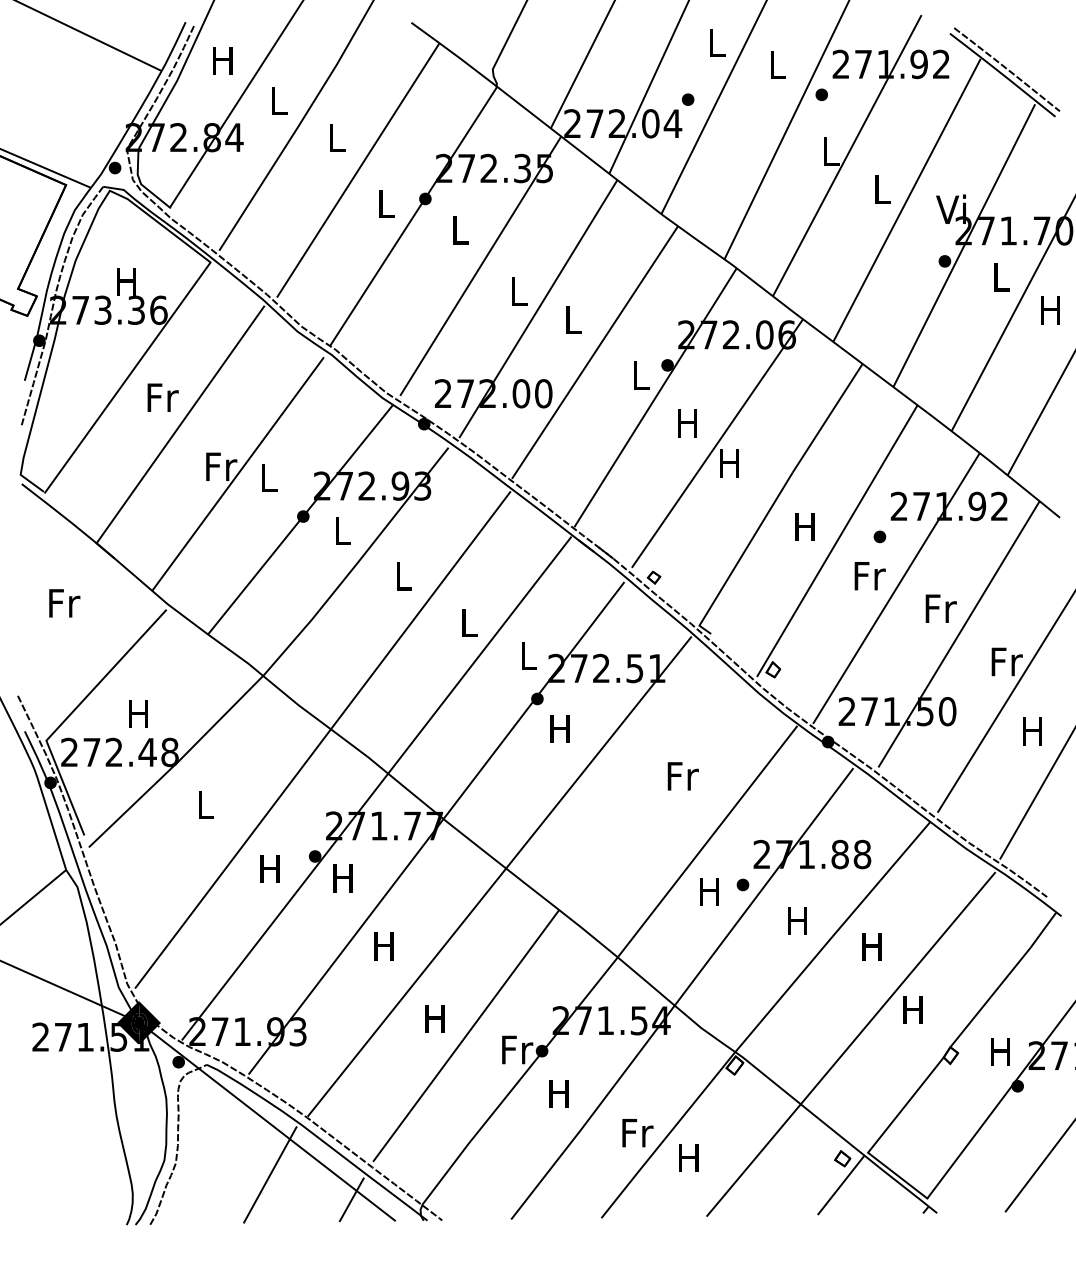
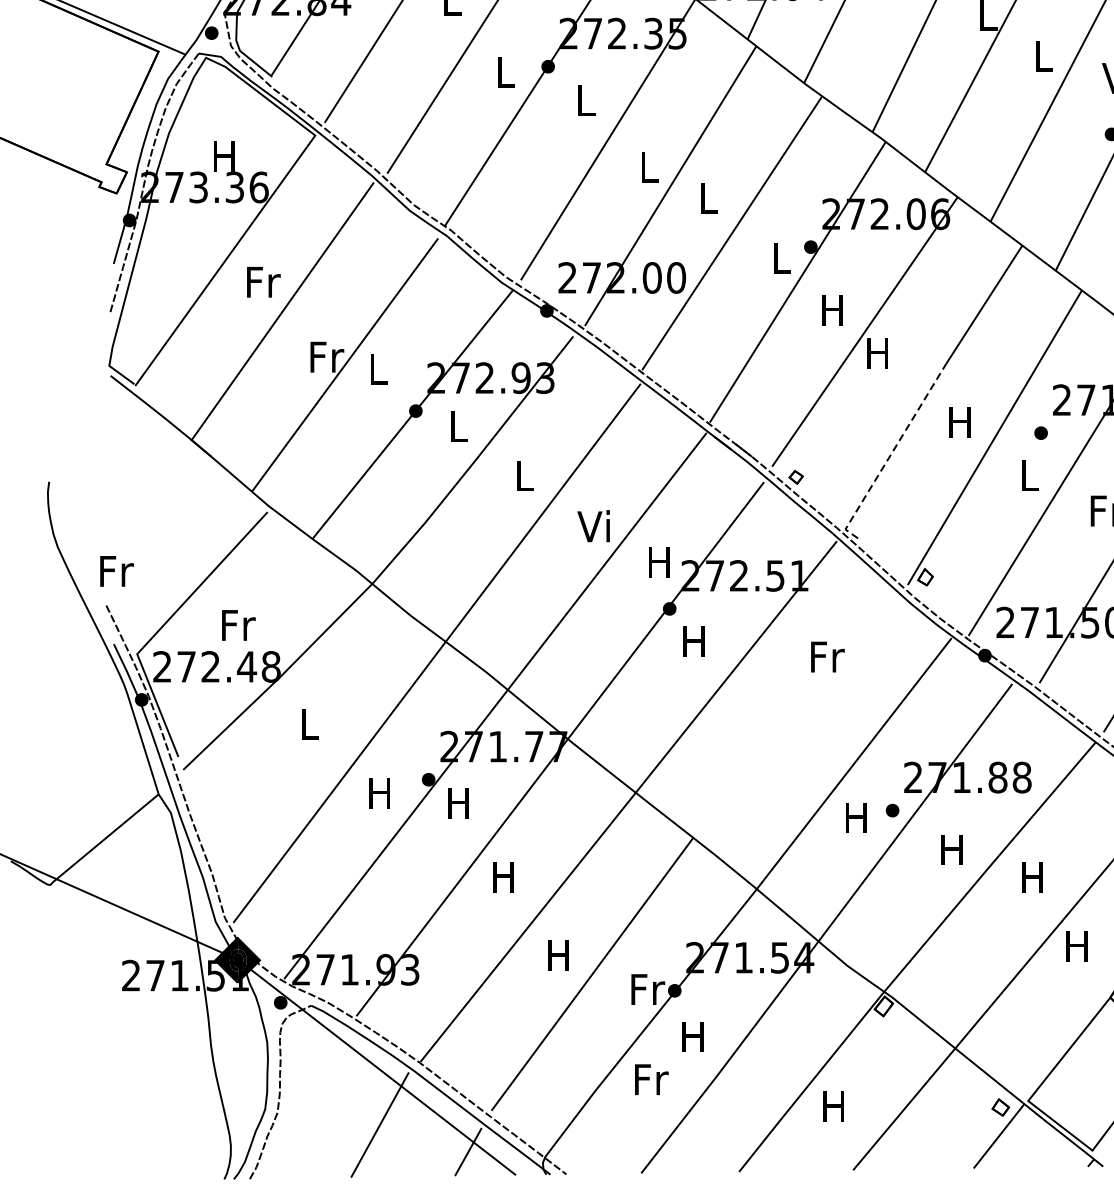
line: (741, 556) -> (890, 454), solid -> dashed
text: (869, 576) -> (1029, 476), Fr -> L
text: (64, 603) -> (116, 571), moved
text: (467, 622) -> (593, 525), L -> Vi
text: (527, 655) -> (658, 561), L -> H
text: (139, 714) -> (238, 625), H -> Fr
text: (682, 776) -> (827, 657), moved
text: (637, 1133) -> (651, 1080), moved

